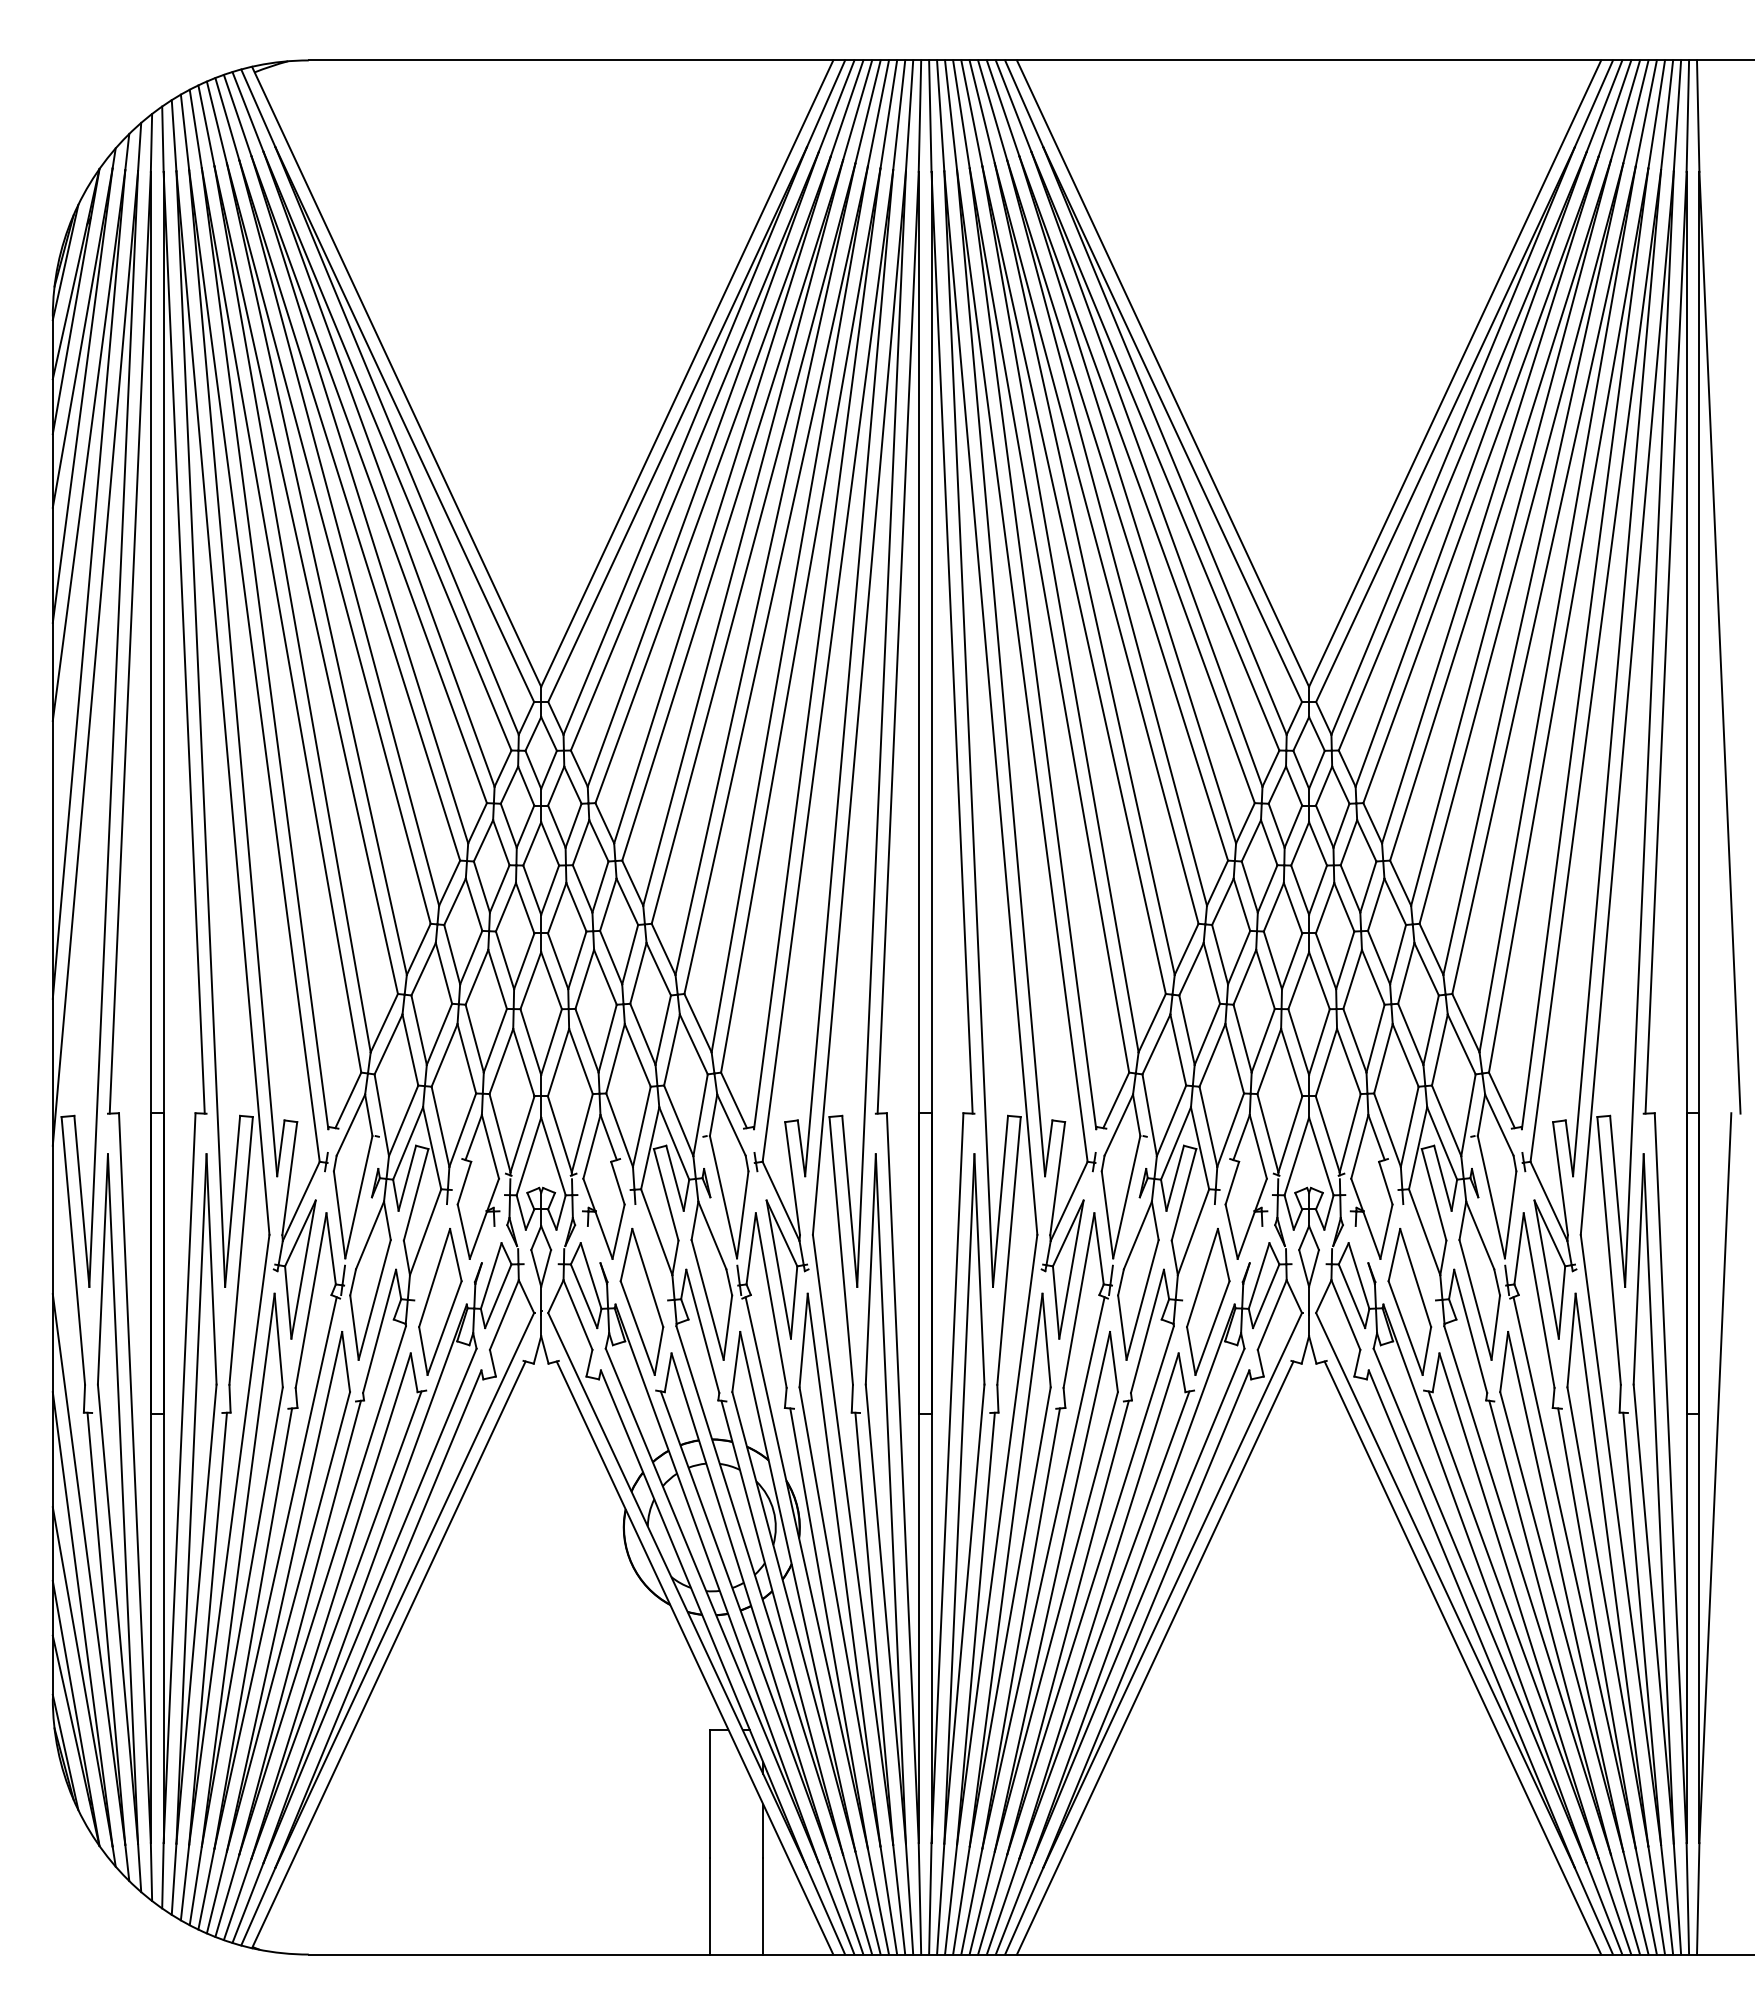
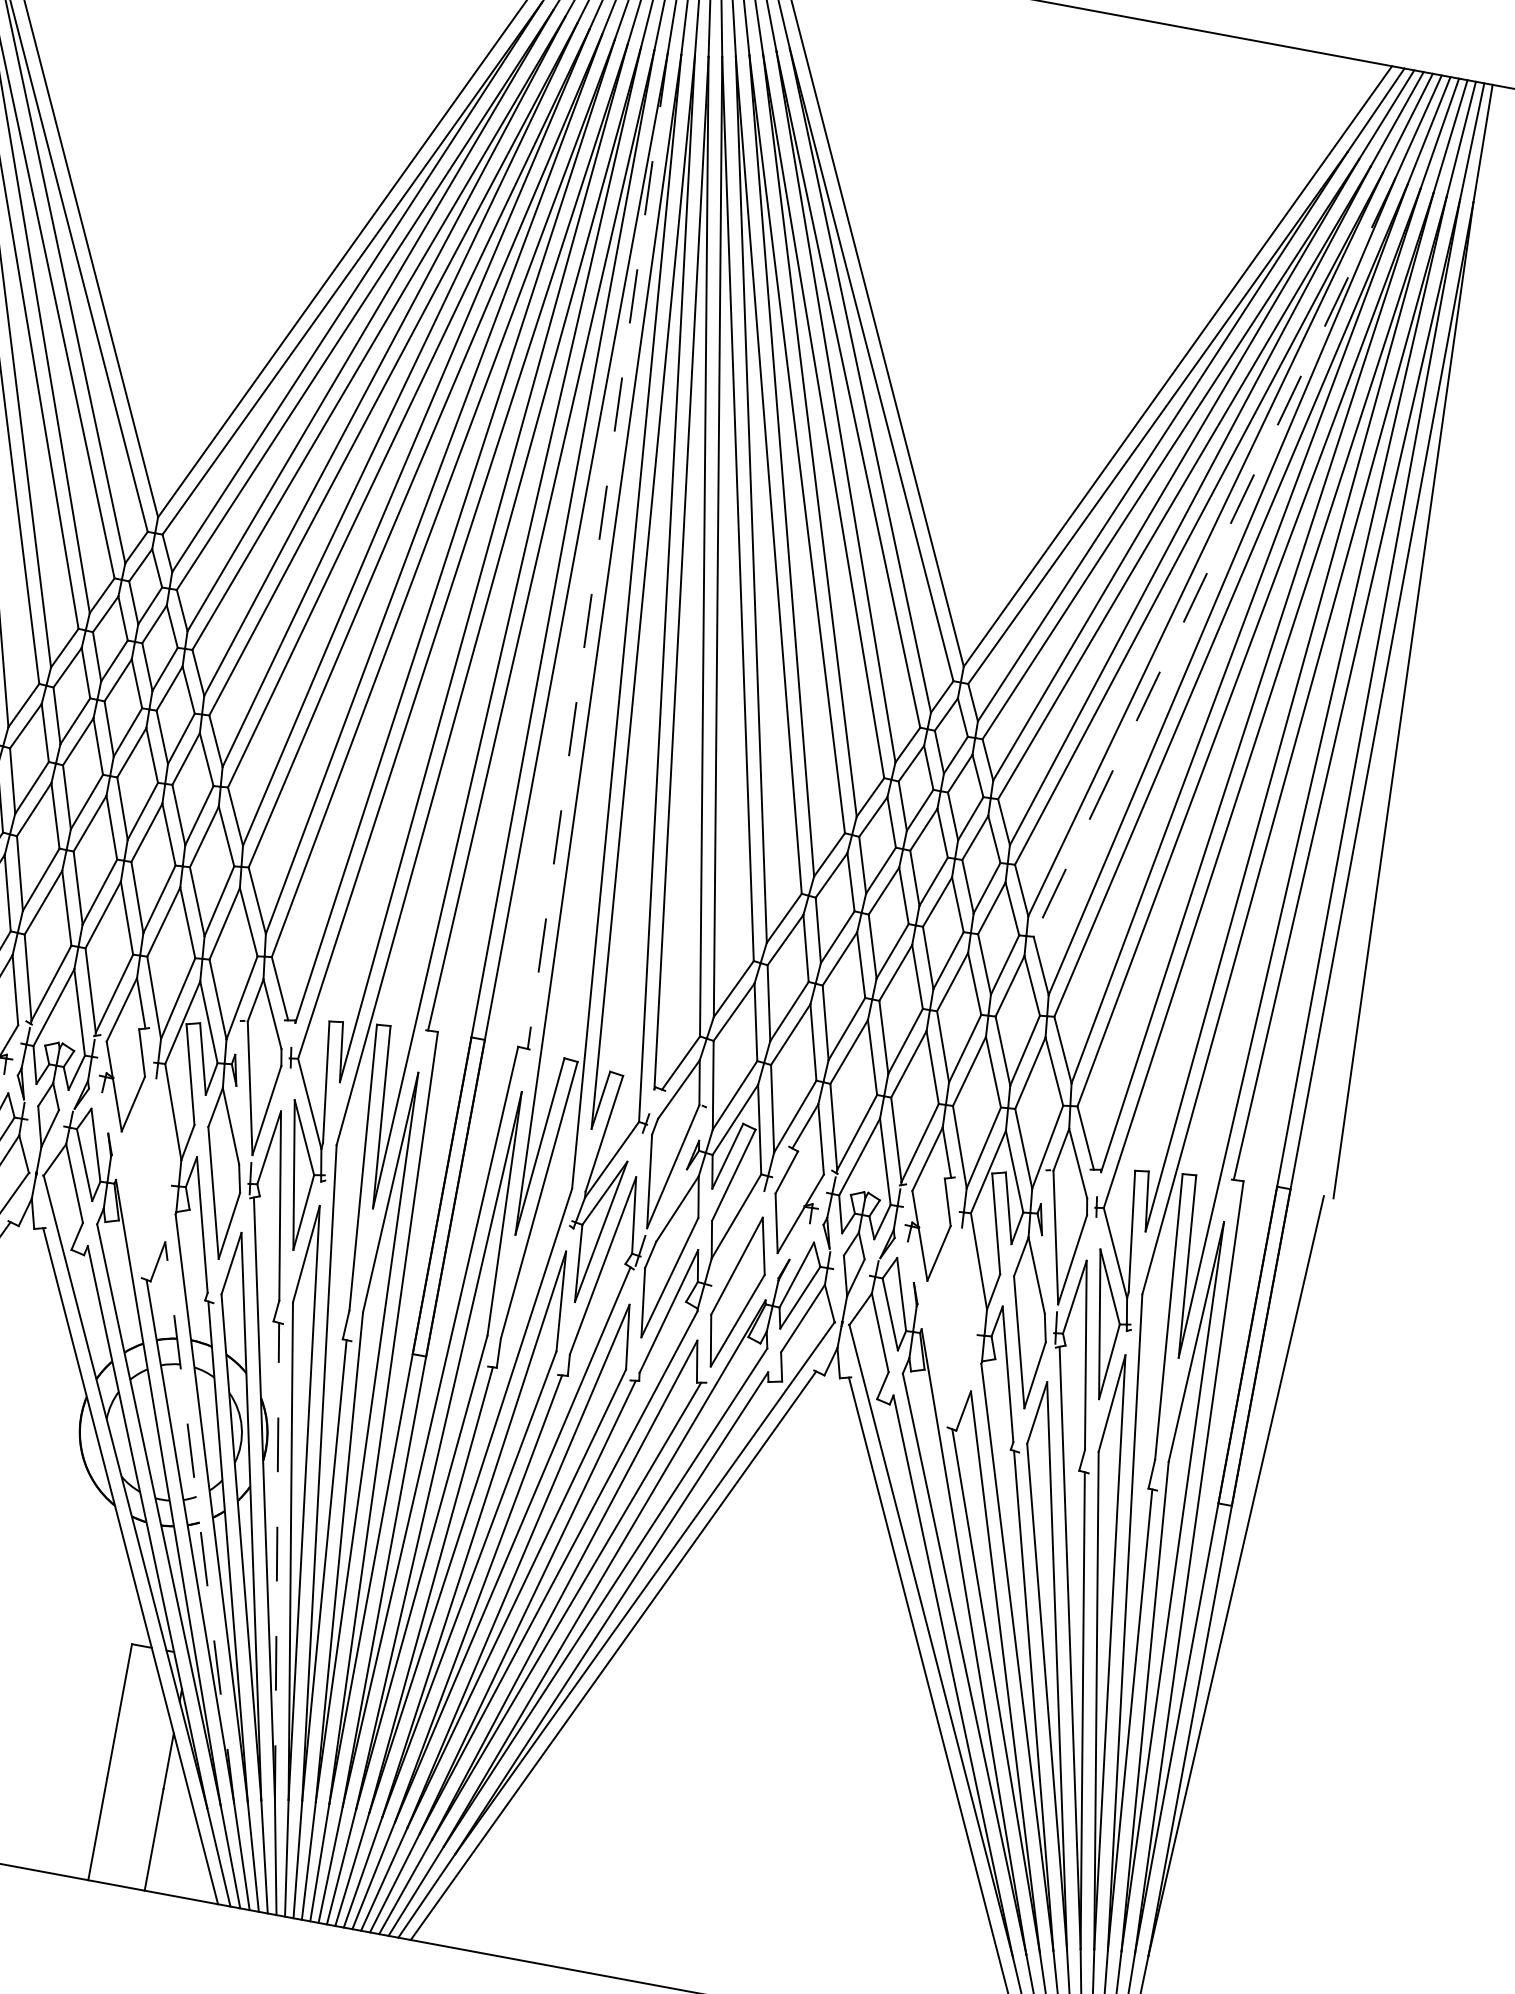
line: (1521, 543) -> (1214, 557), solid -> dashed
line: (952, 643) -> (598, 551), solid -> dashed
part: (641, 1301) -> (143, 1181), removed
part: (1409, 1301) -> (949, 1331), removed
line: (751, 1606) -> (199, 1523), solid -> dashed
line: (829, 1628) -> (277, 1561), solid -> dashed

